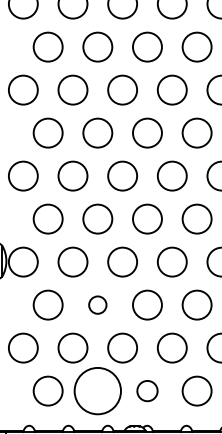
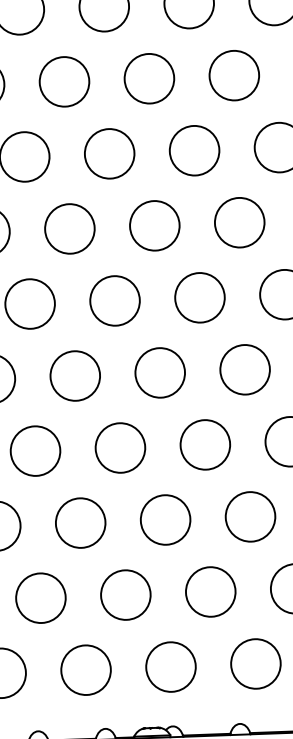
circle: (97, 304) -> (80, 522), size x1.67
circle: (97, 390) -> (85, 669), size x0.62
circle: (147, 390) -> (171, 666), size x1.43

